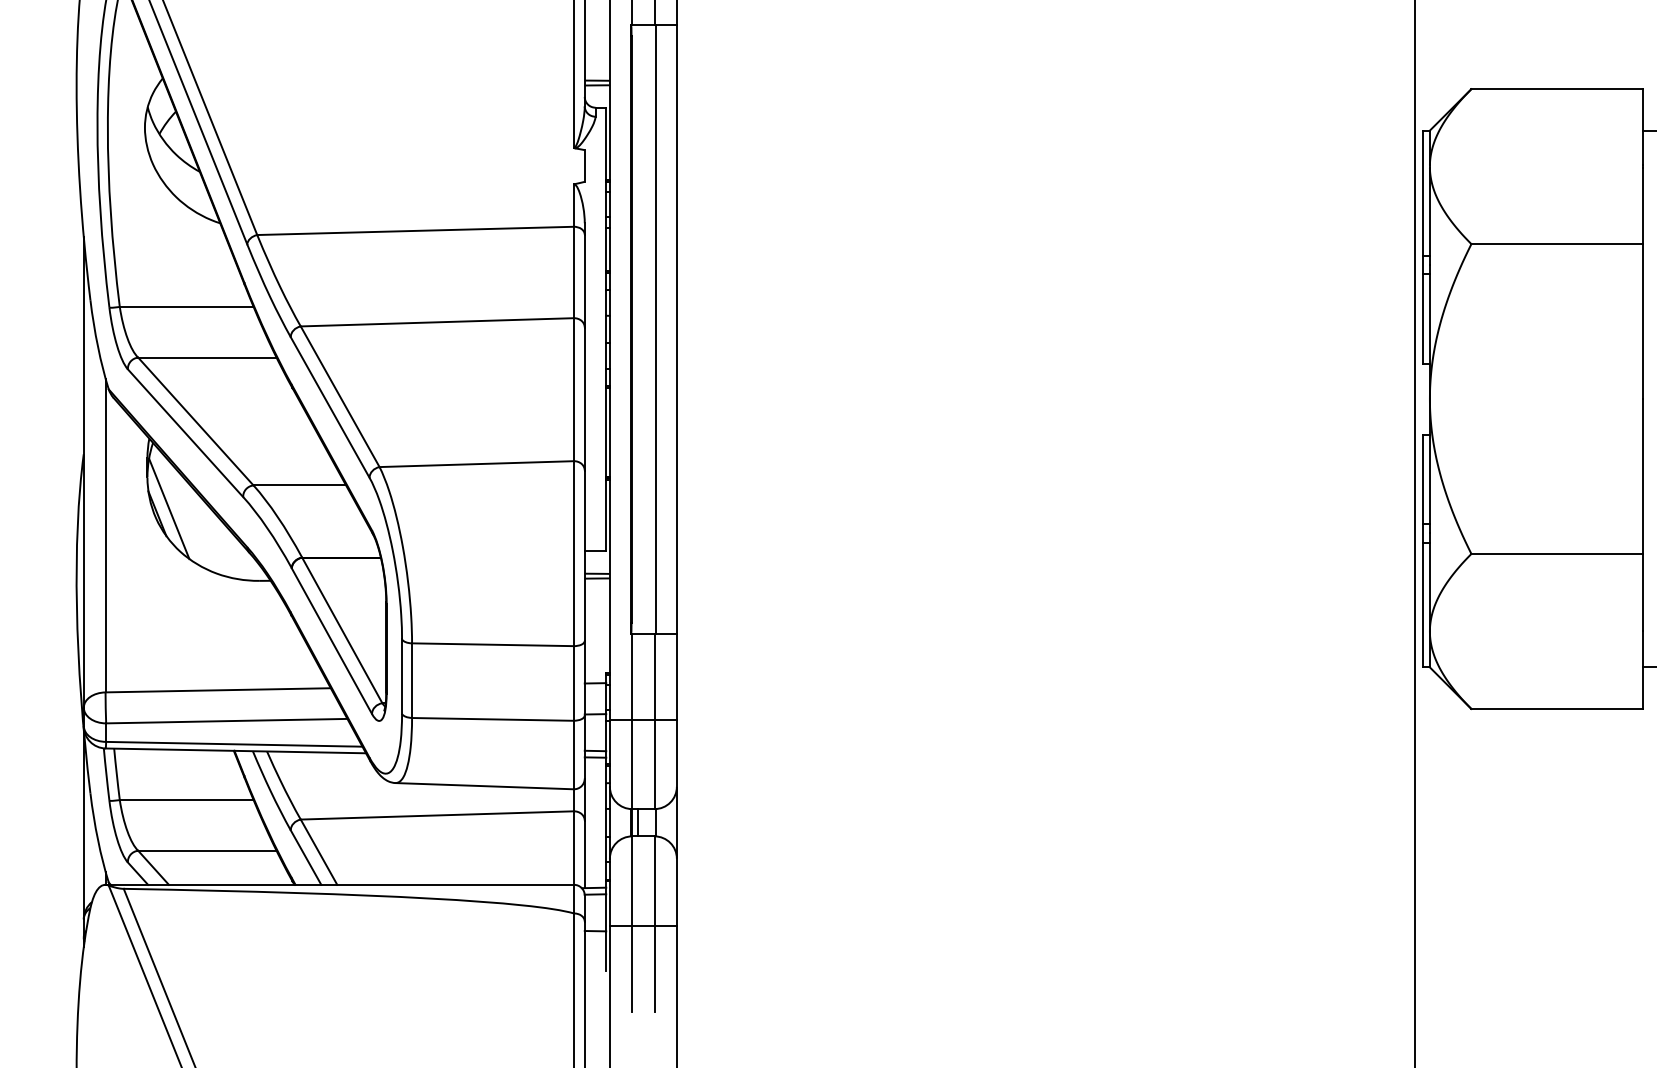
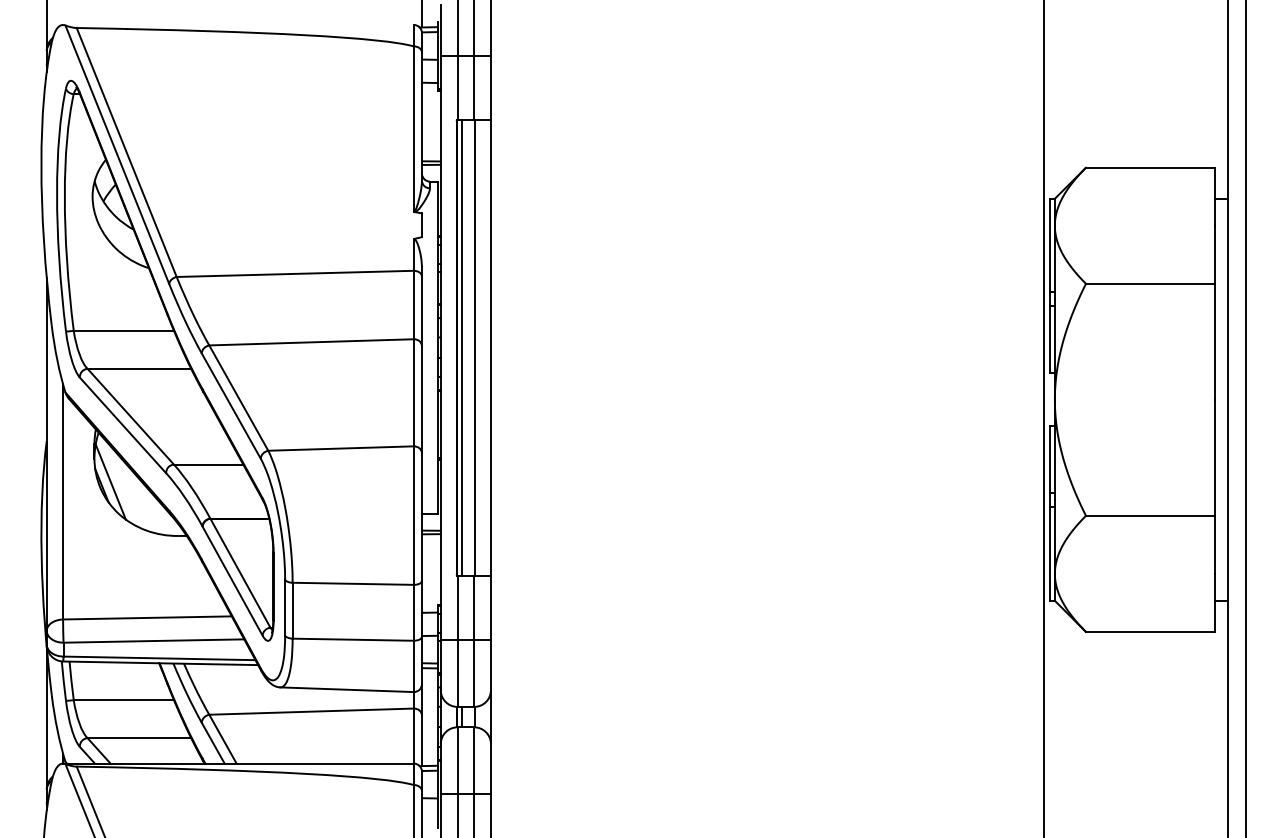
line: (638, 329) -> (462, 347), added

